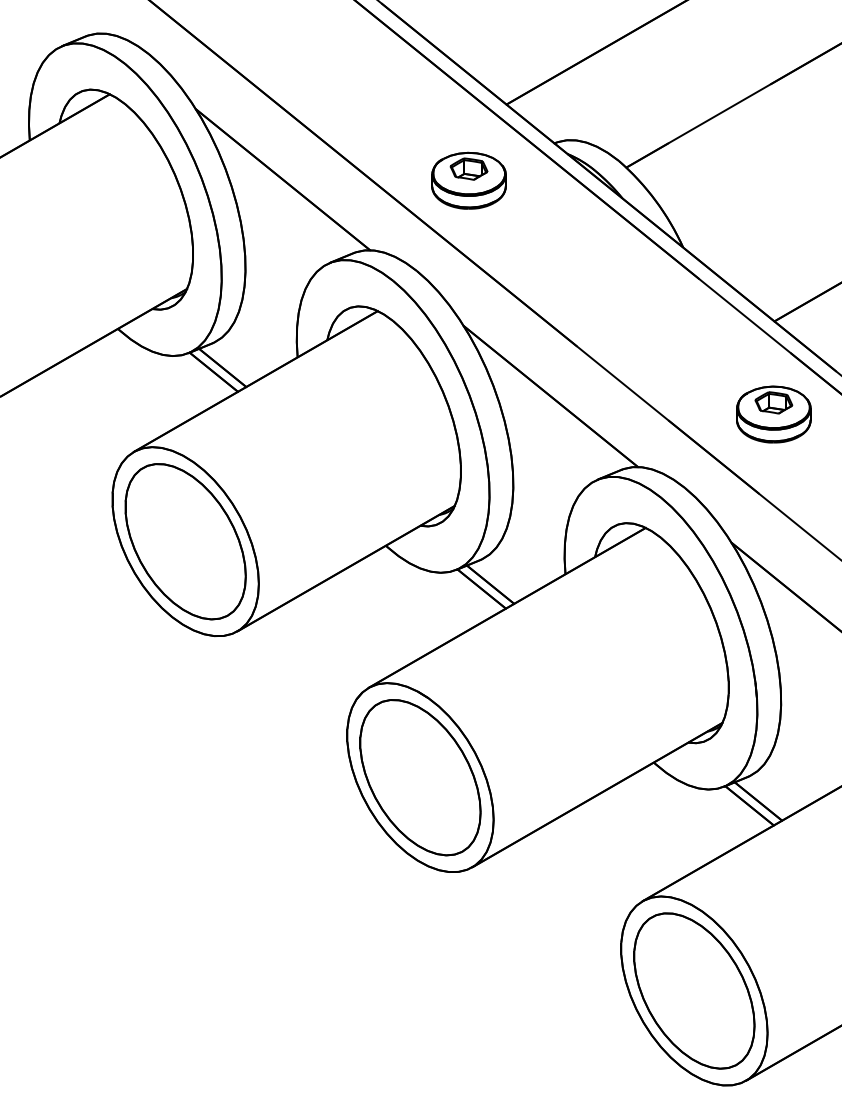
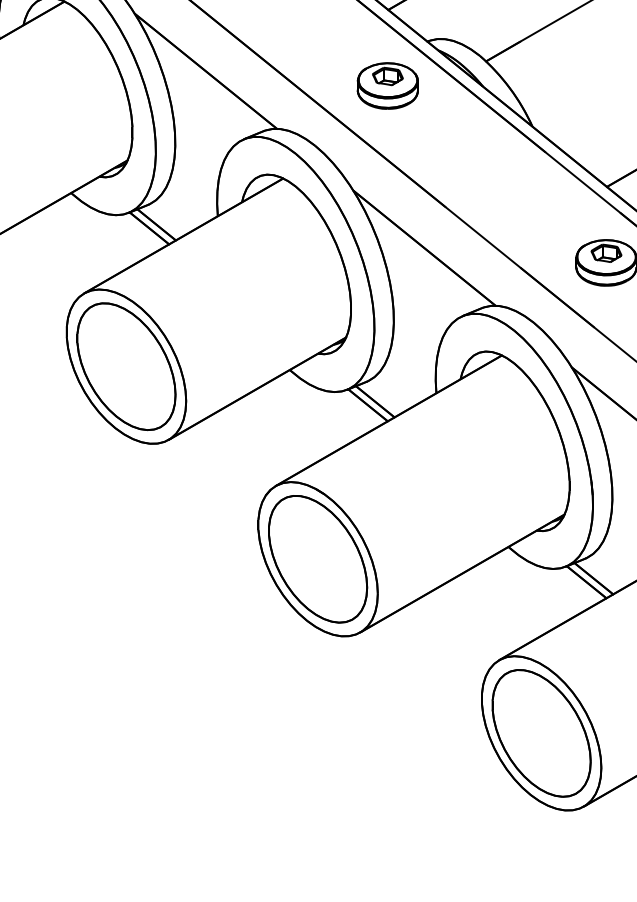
part: (468, 180) -> (387, 85), moved

